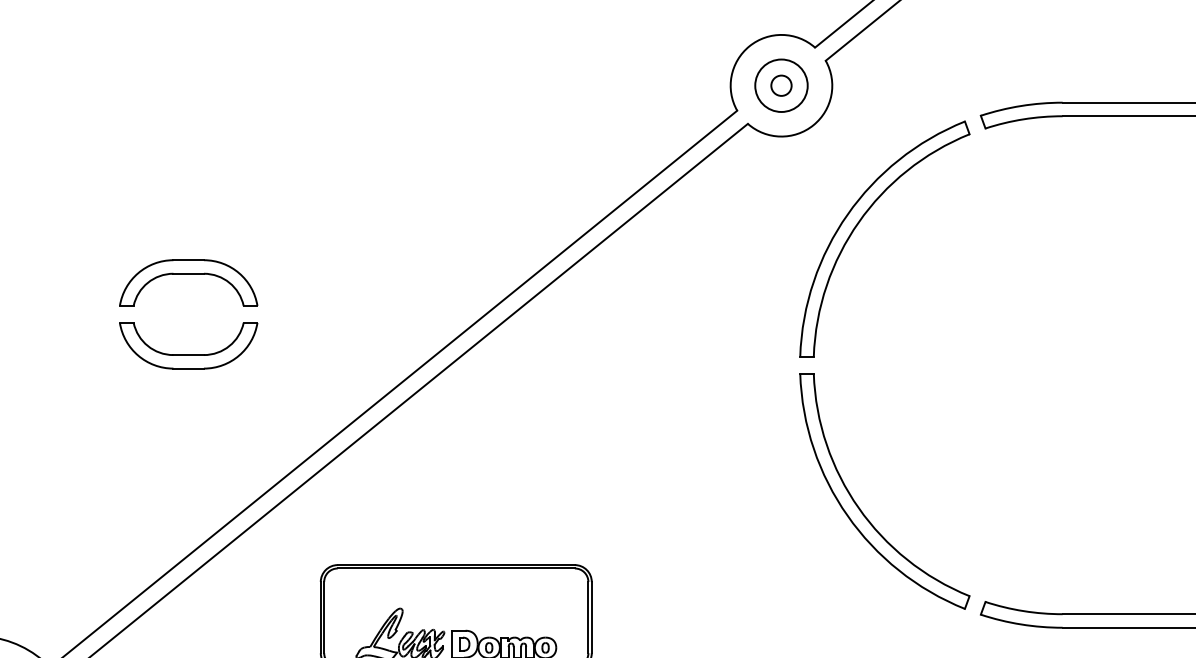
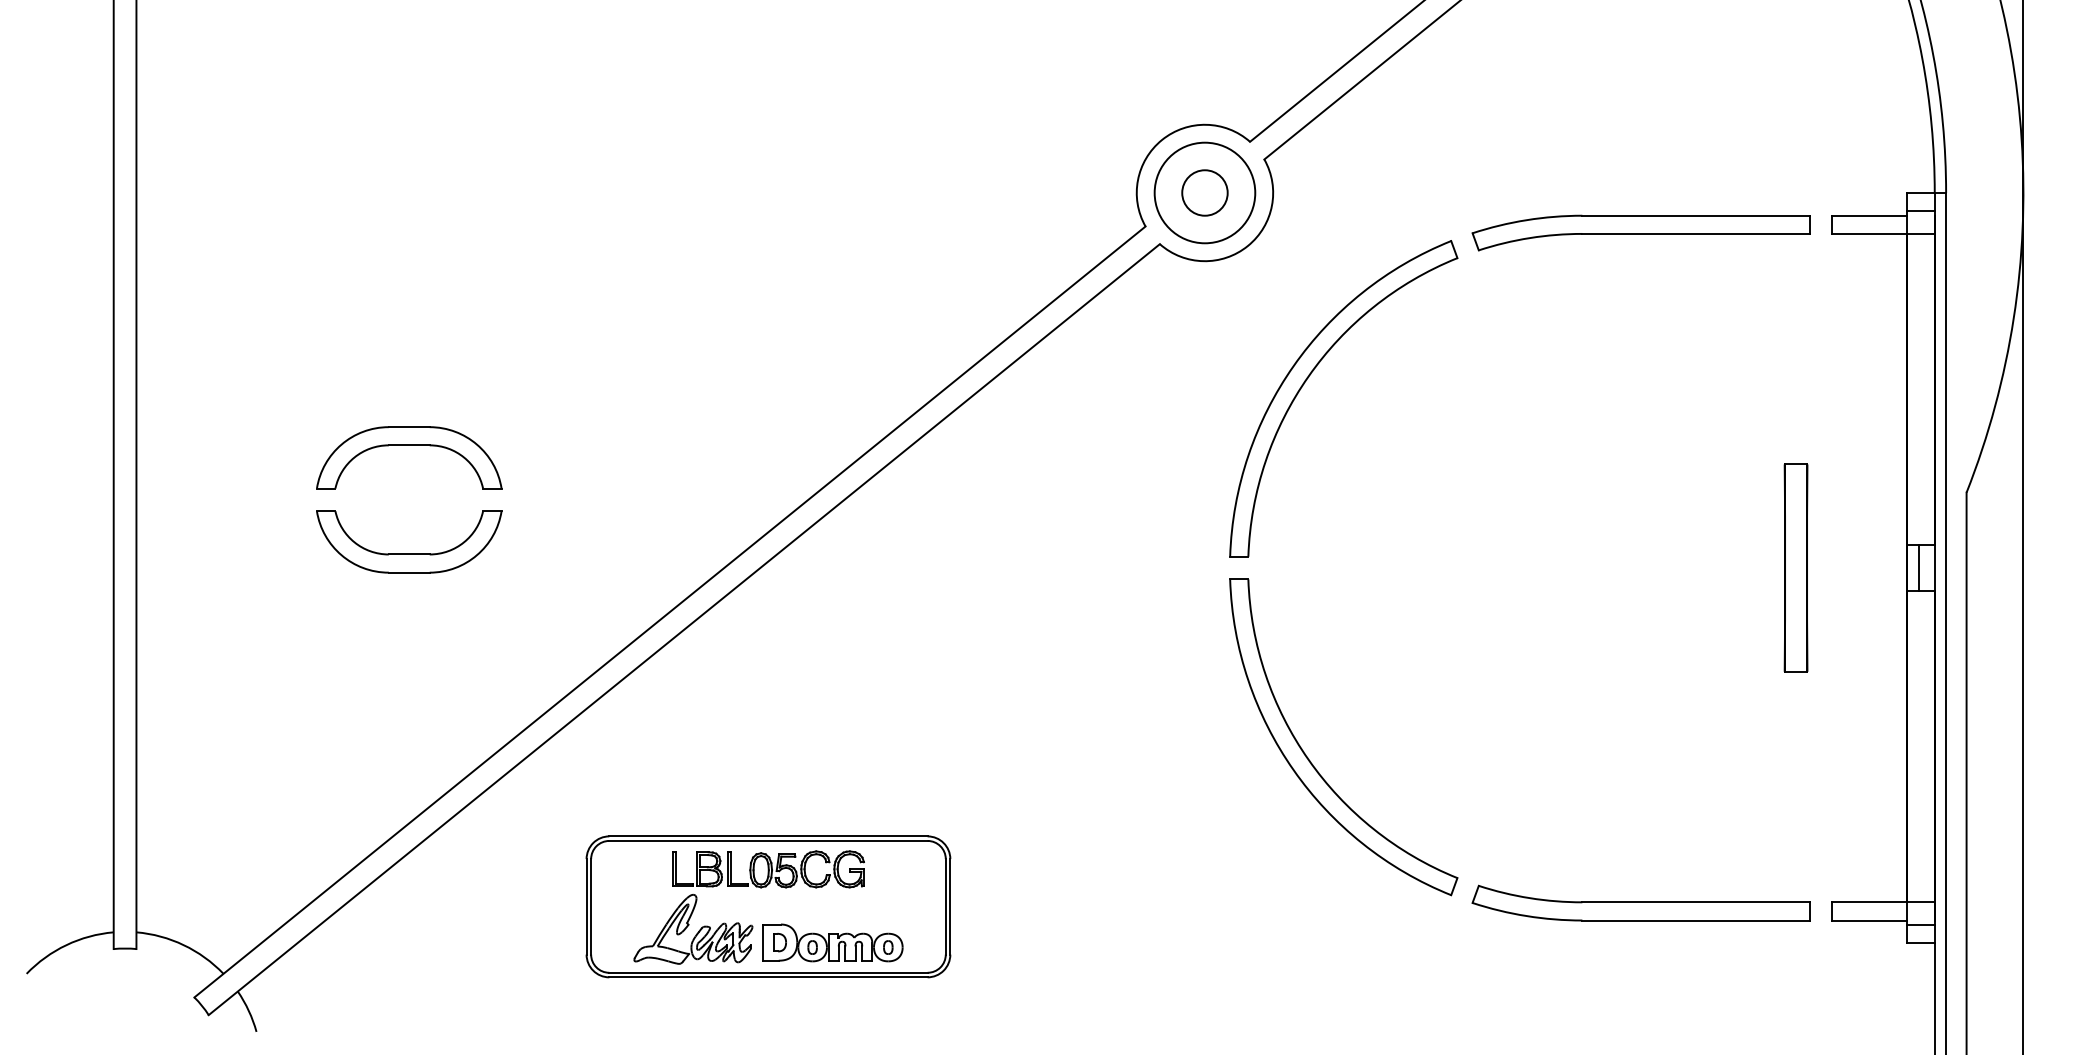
circle: (781, 85) -> (1204, 192), size x1.43
circle: (781, 85) -> (1204, 192), size x1.67
part: (456, 589) -> (768, 869), added

